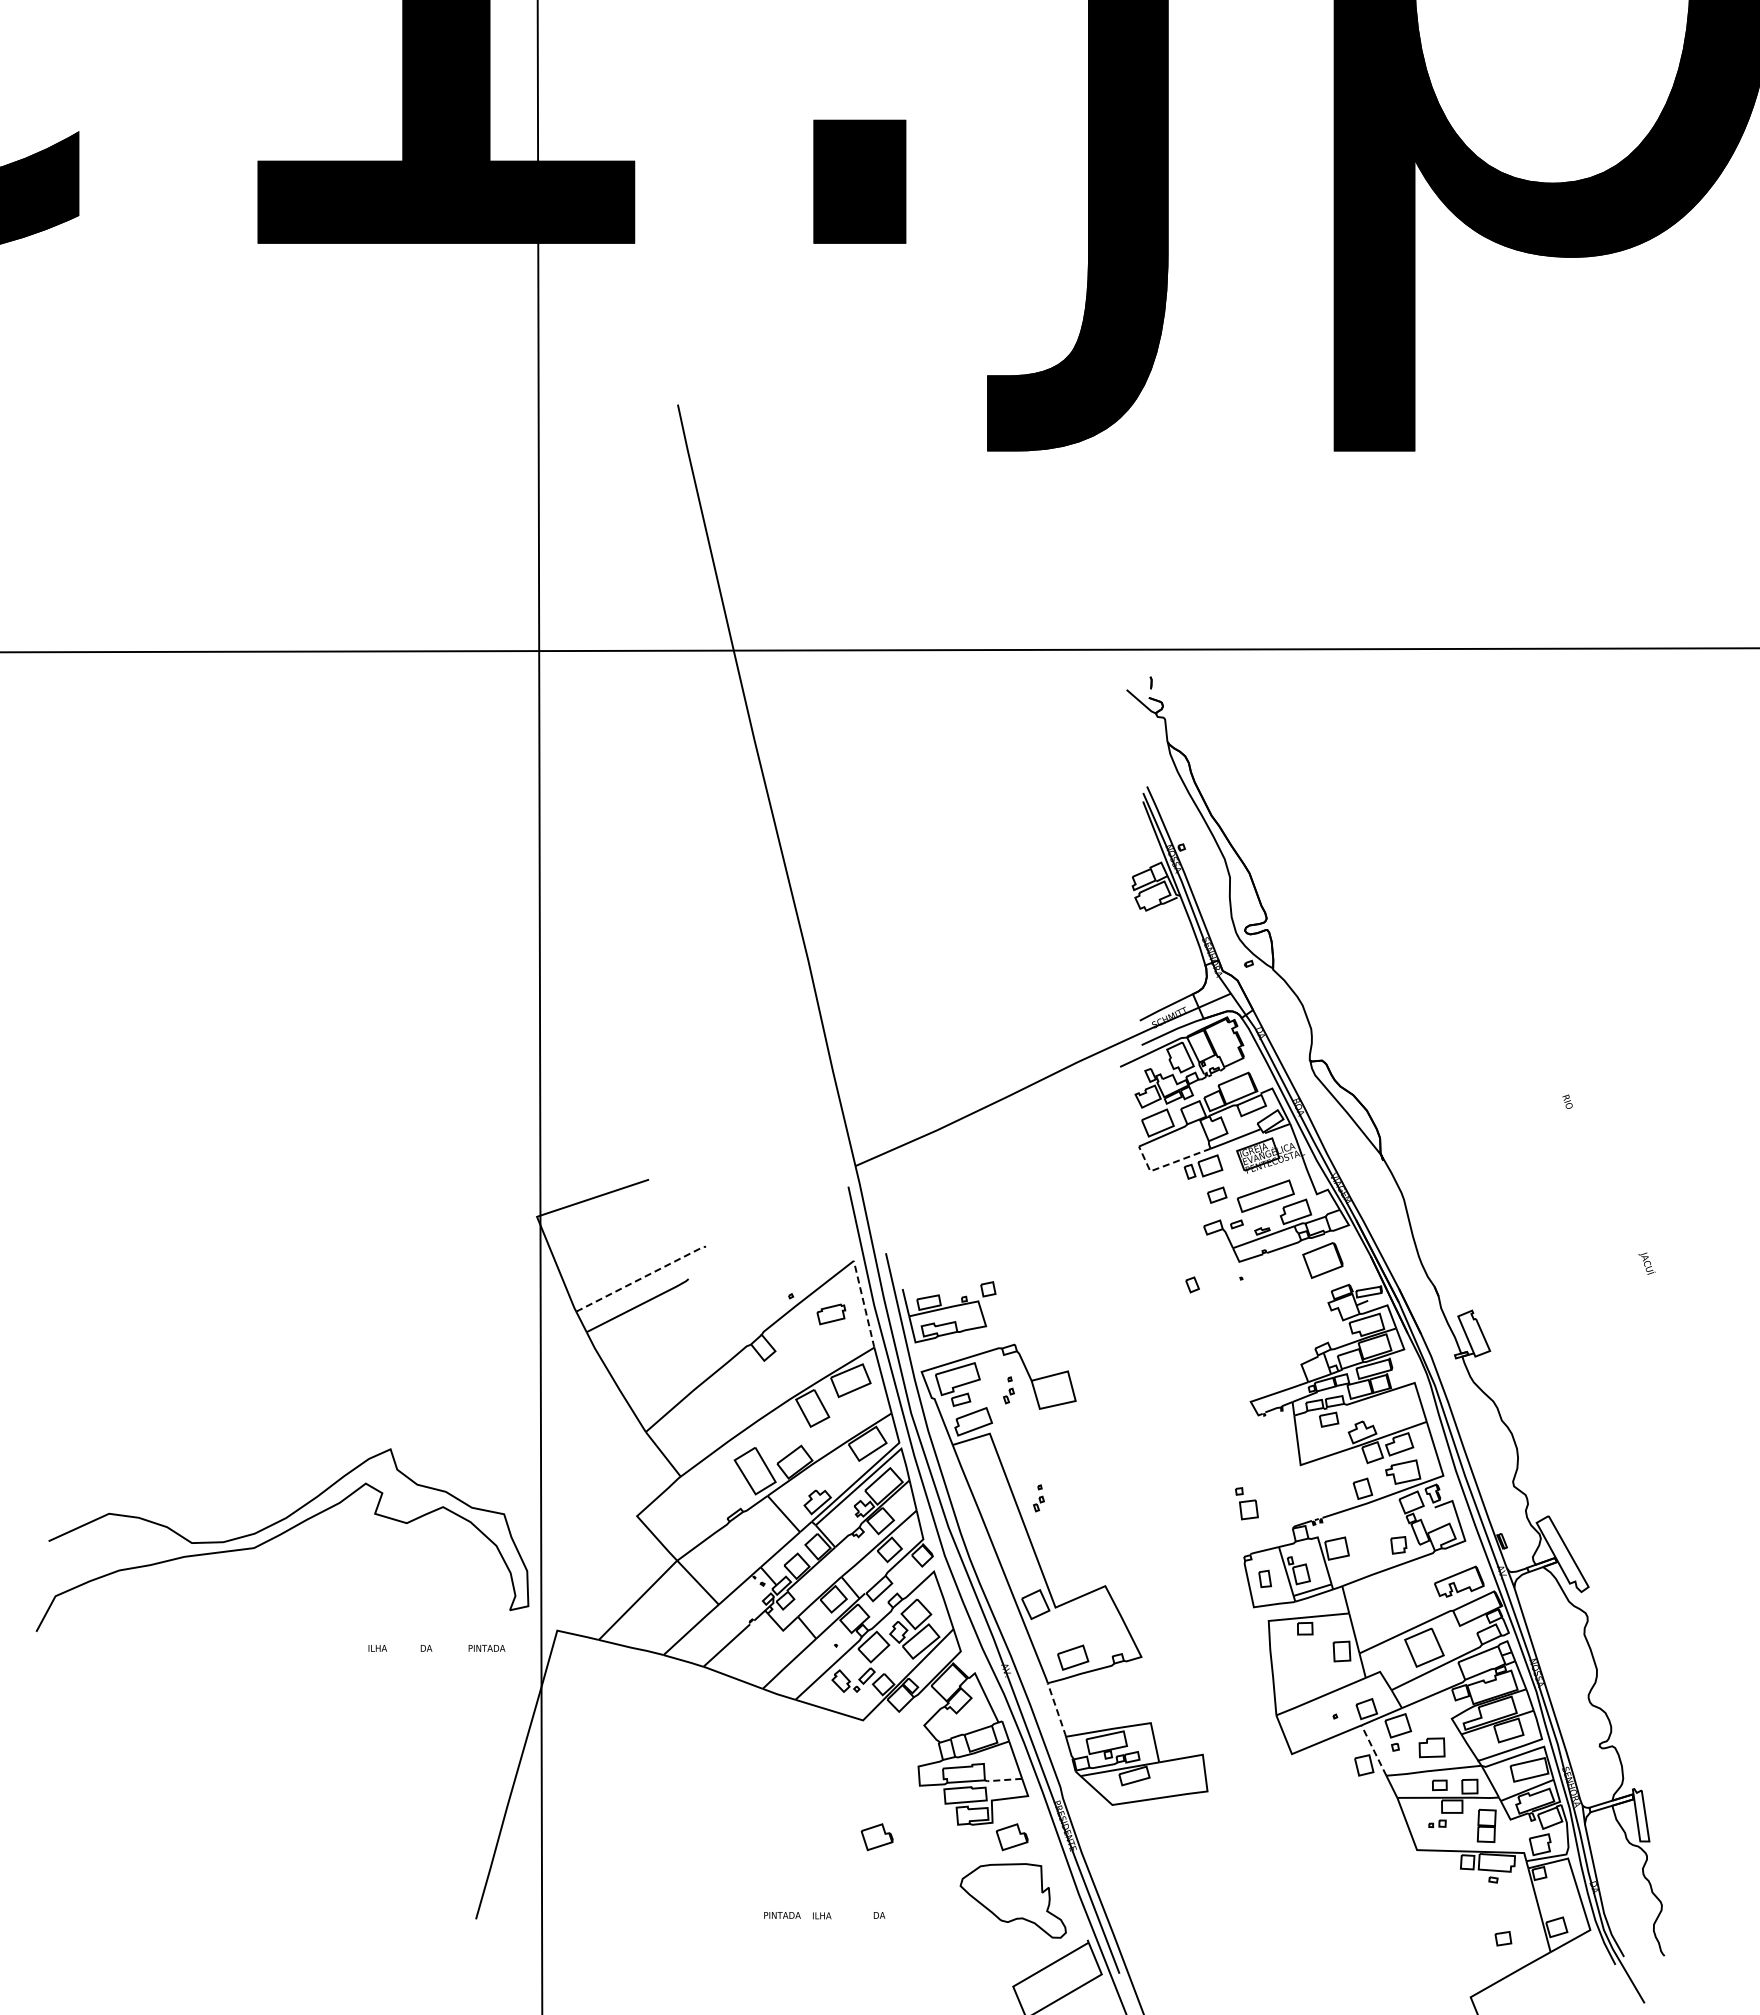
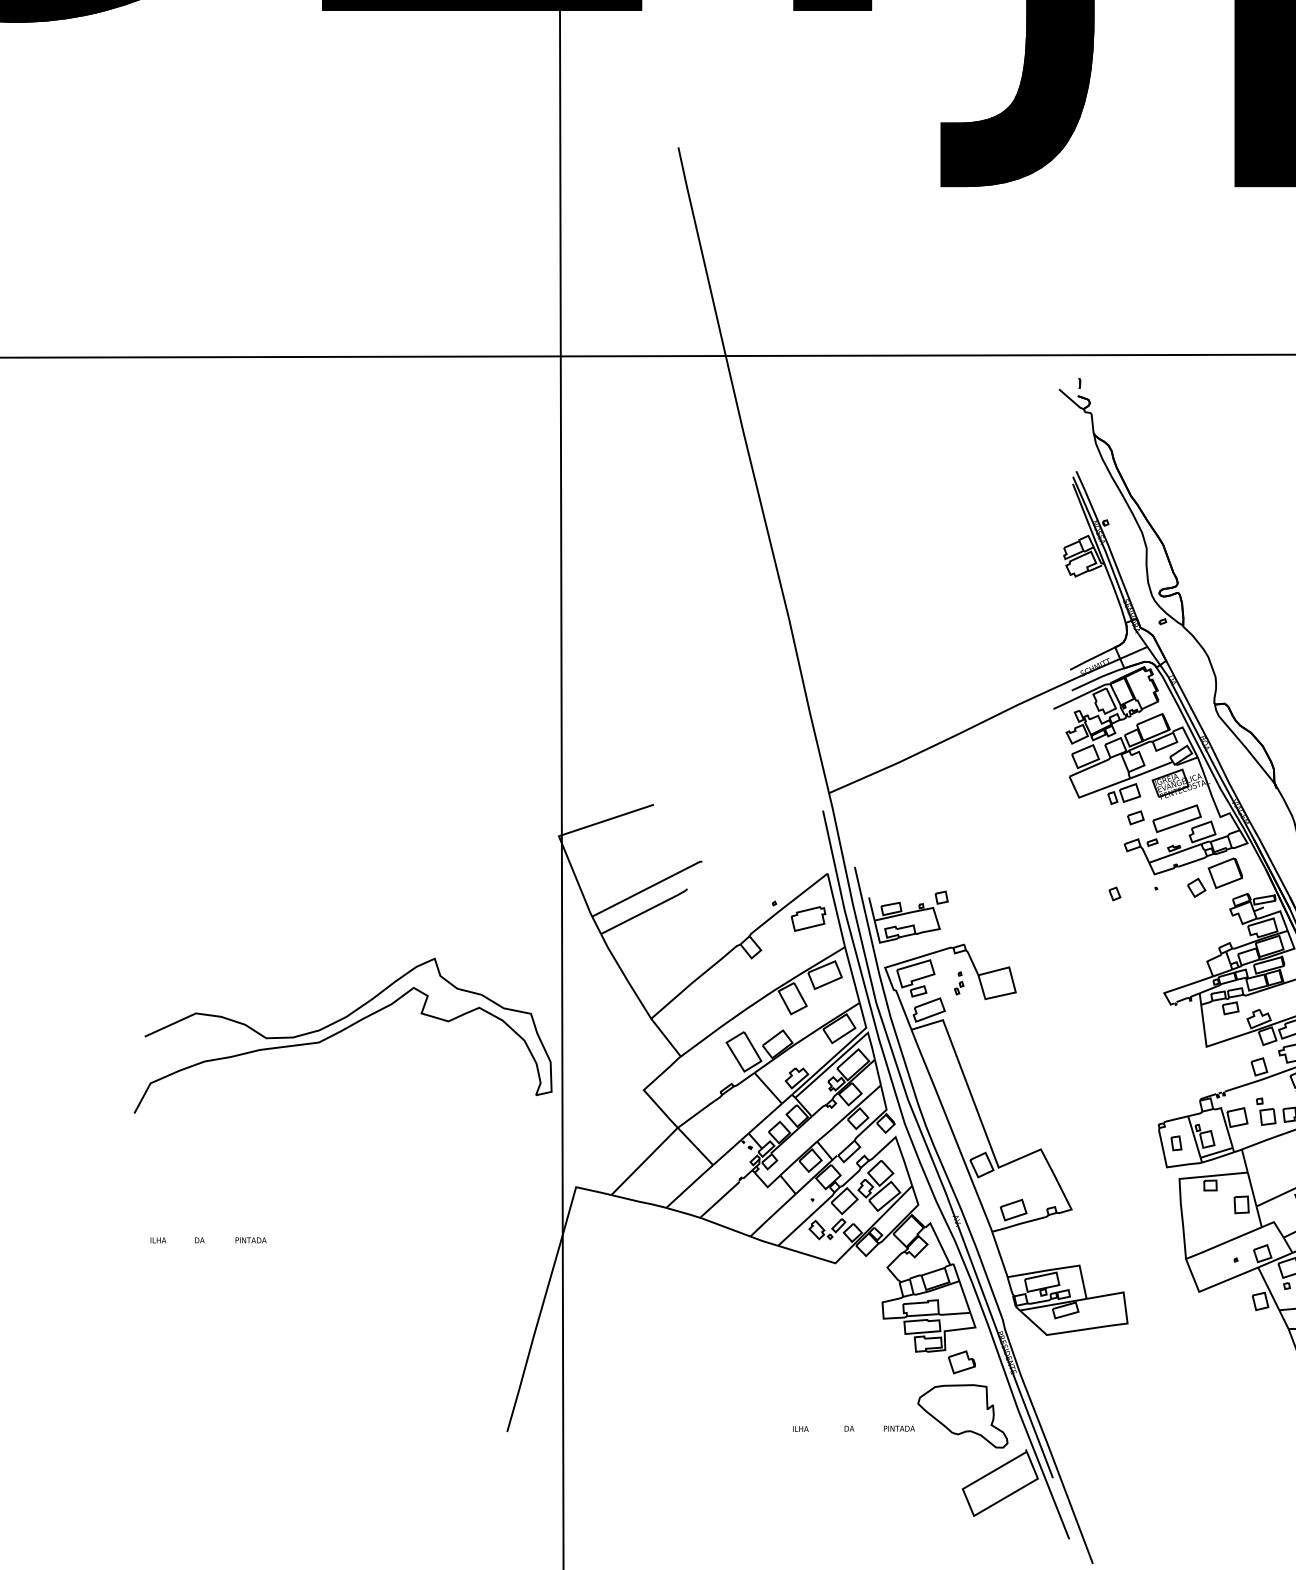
line: (1167, 1165) -> (1093, 792), dashed -> solid
part: (1288, 1277) -> (1196, 887), added
line: (641, 1278) -> (647, 888), dashed -> solid
line: (864, 1304) -> (836, 910), dashed -> solid
part: (831, 1314) -> (808, 919), size x1.43
part: (1038, 1498) -> (984, 1075), removed
part: (1246, 1503) -> (1265, 1111), moved
curve: (281, 1535) -> (342, 1031), moved
text: (436, 1648) -> (208, 1240), moved
line: (1057, 1710) -> (1000, 1254), dashed -> solid
line: (1373, 1750) -> (1268, 1288), dashed -> solid
line: (1002, 1780) -> (953, 1314), dashed -> solid
part: (876, 1837) -> (846, 1362), removed
text: (782, 1915) -> (899, 1428), moved

